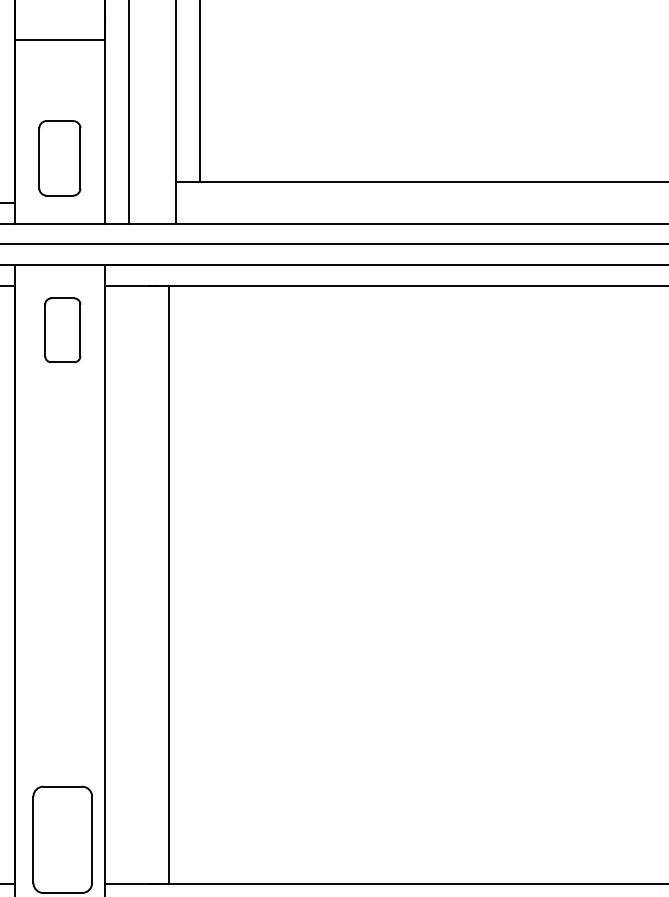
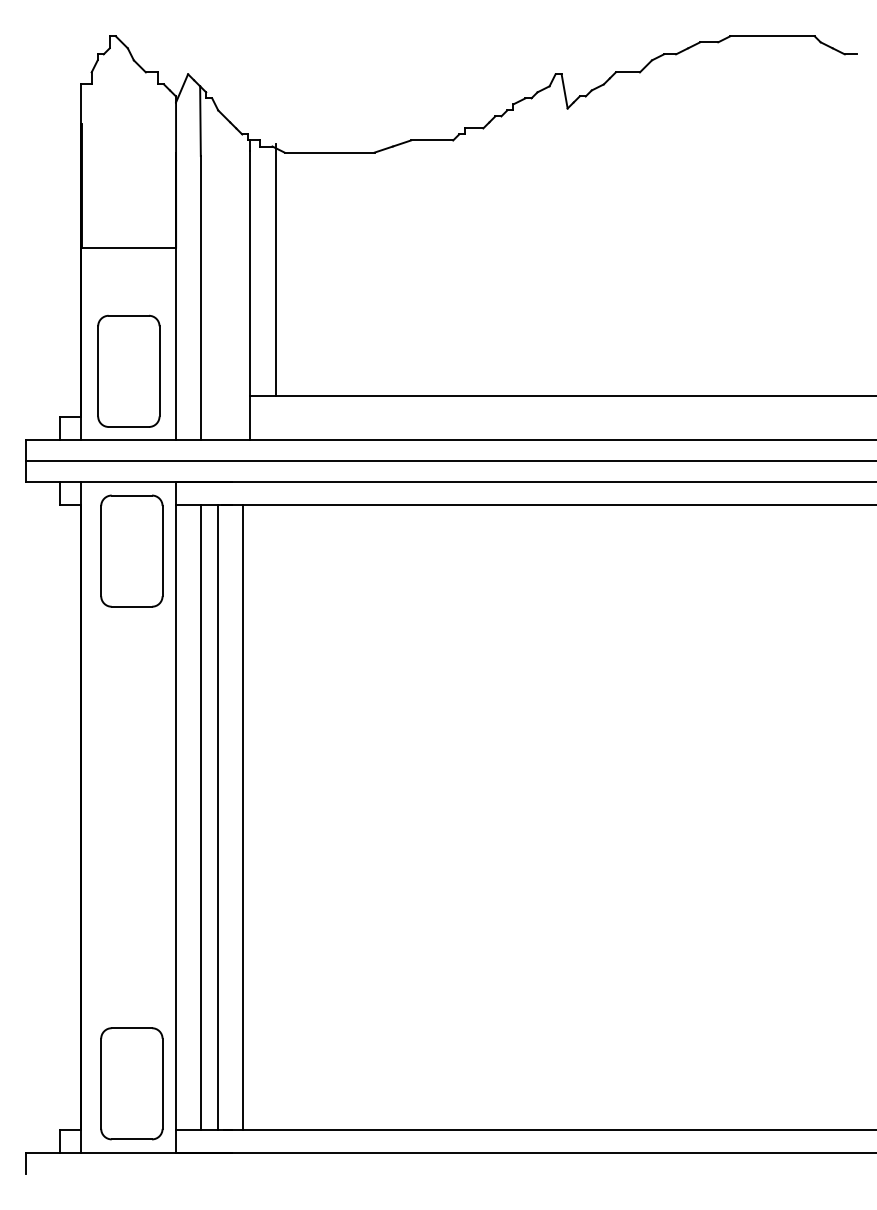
part: (59, 157) -> (128, 370), size x1.43
part: (62, 329) -> (131, 550), size x1.67
line: (128, 585) -> (200, 817), added
line: (145, 585) -> (218, 817), added

